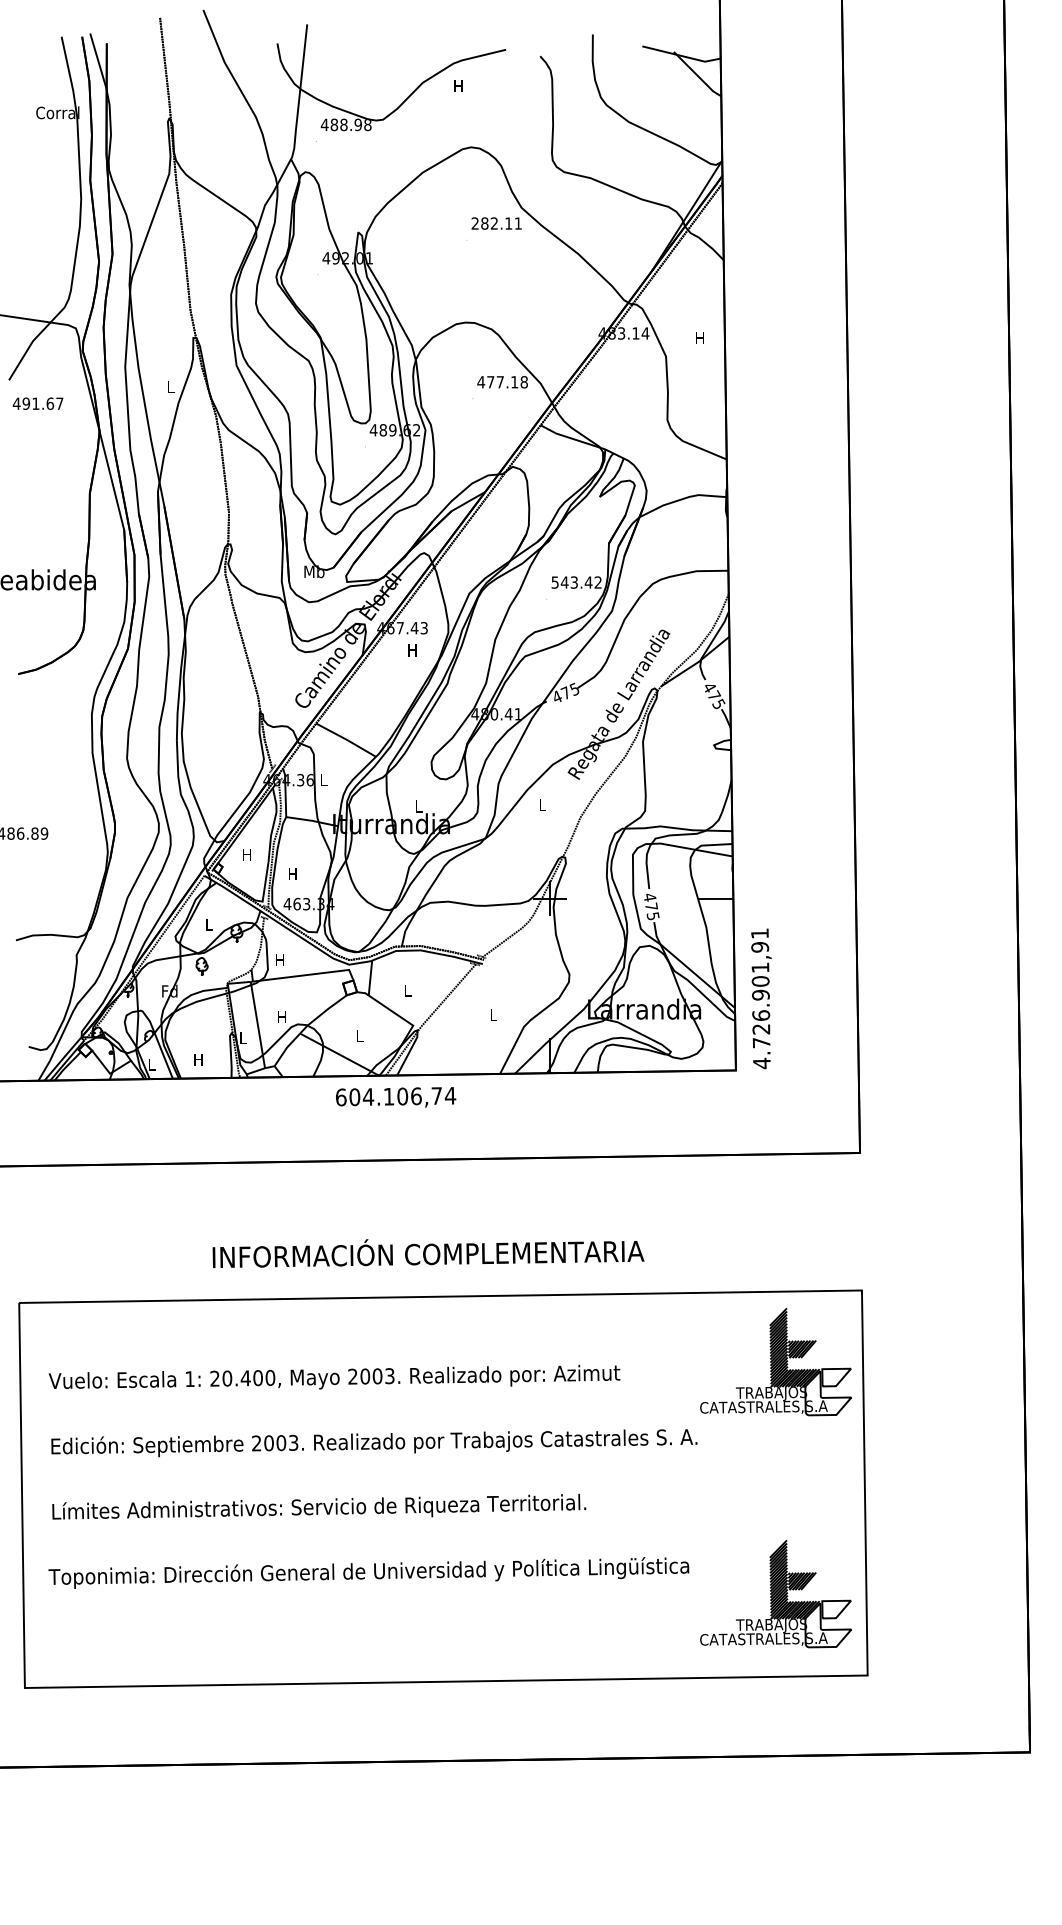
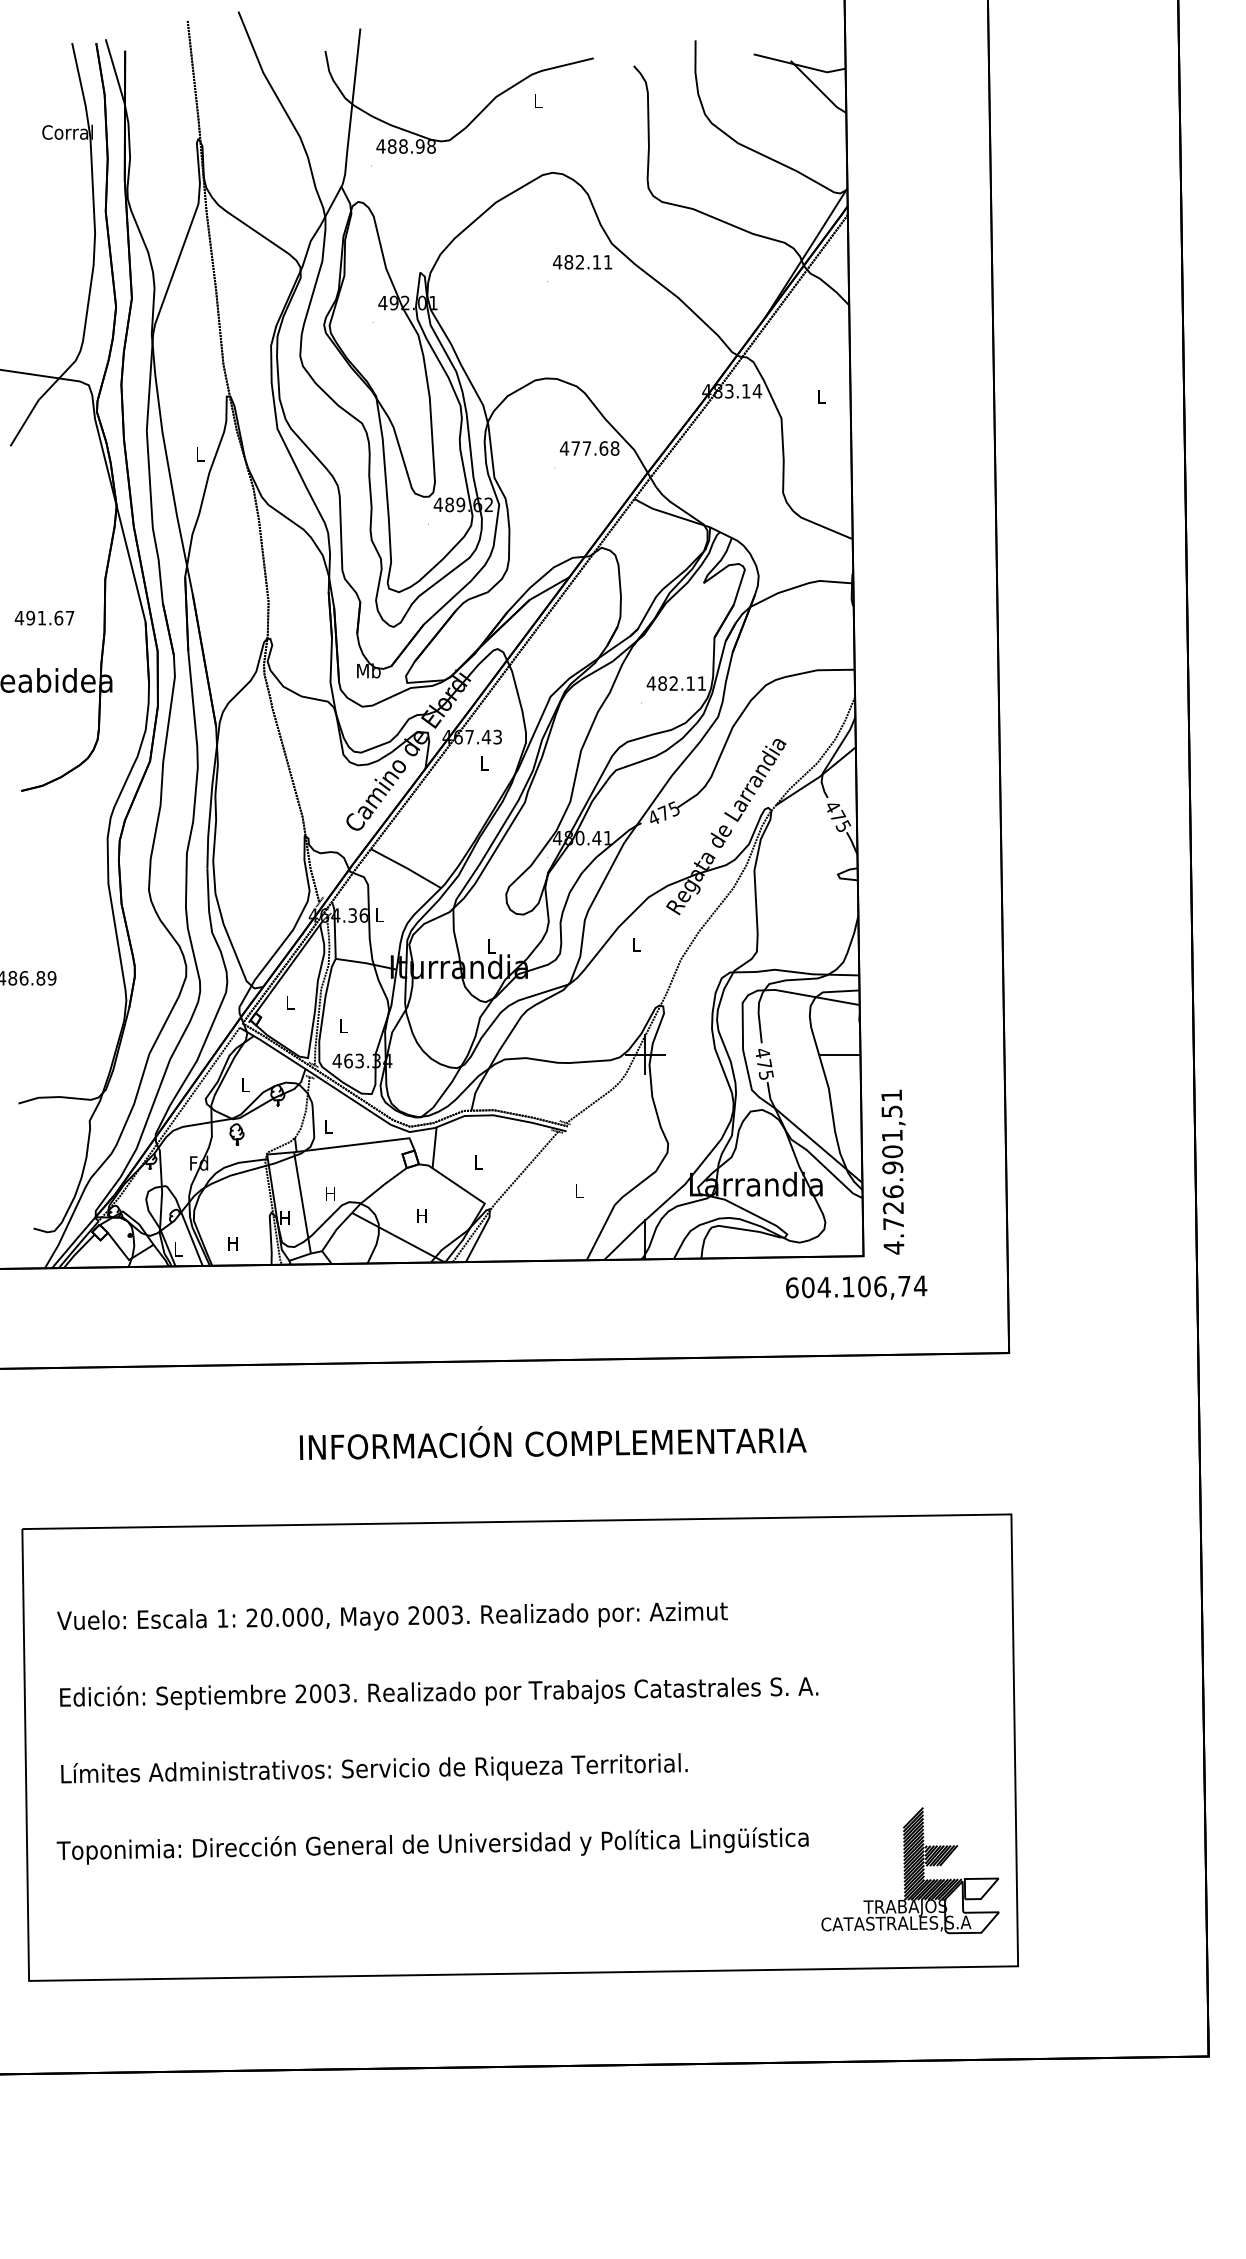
text: (458, 85) -> (537, 100), H -> L
text: (475, 223) -> (557, 262), 282.11 -> 482.11
text: (699, 337) -> (820, 396), H -> L
text: (514, 382) -> (603, 448), 477.18 -> 477.68
text: (37, 403) -> (43, 617), moved
text: (576, 582) -> (676, 683), 543.42 -> 482.11
text: (412, 650) -> (483, 763), H -> L
text: (246, 854) -> (289, 1002), H -> L
text: (292, 873) -> (343, 1025), H -> L
text: (759, 947) -> (891, 1111), 4.726.901,91 -> 4.726.901,51
text: (279, 959) -> (327, 1125), H -> L
text: (359, 1035) -> (421, 1215), L -> H
text: (242, 1037) -> (284, 1217), L -> H
text: (396, 1097) -> (857, 1287), moved
text: (428, 1253) -> (553, 1442), moved
part: (775, 1362) -> (909, 1598), removed
text: (245, 1378) -> (287, 1617), 20.400, -> 20.000,

